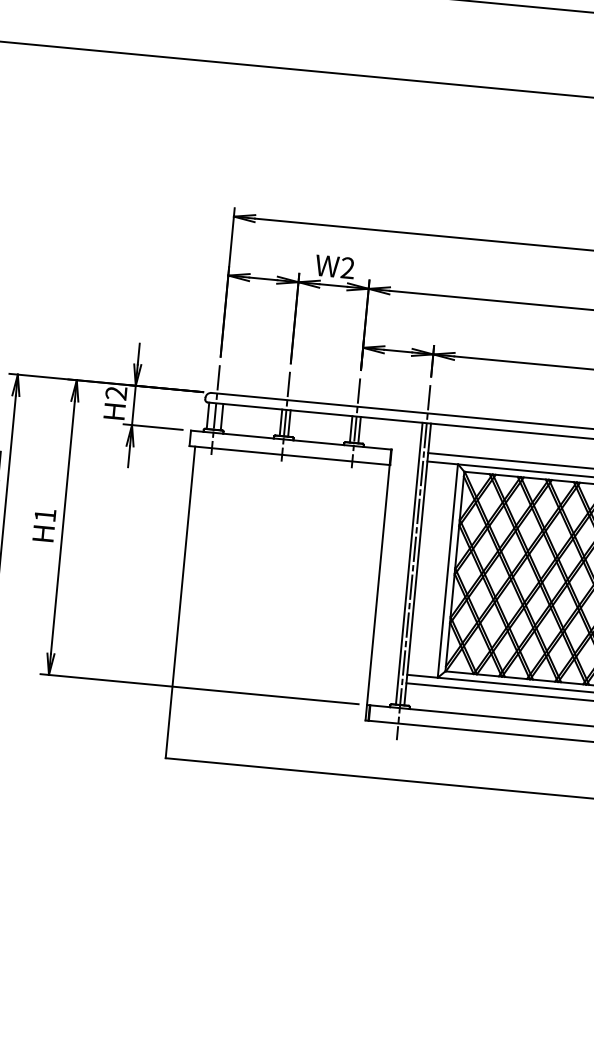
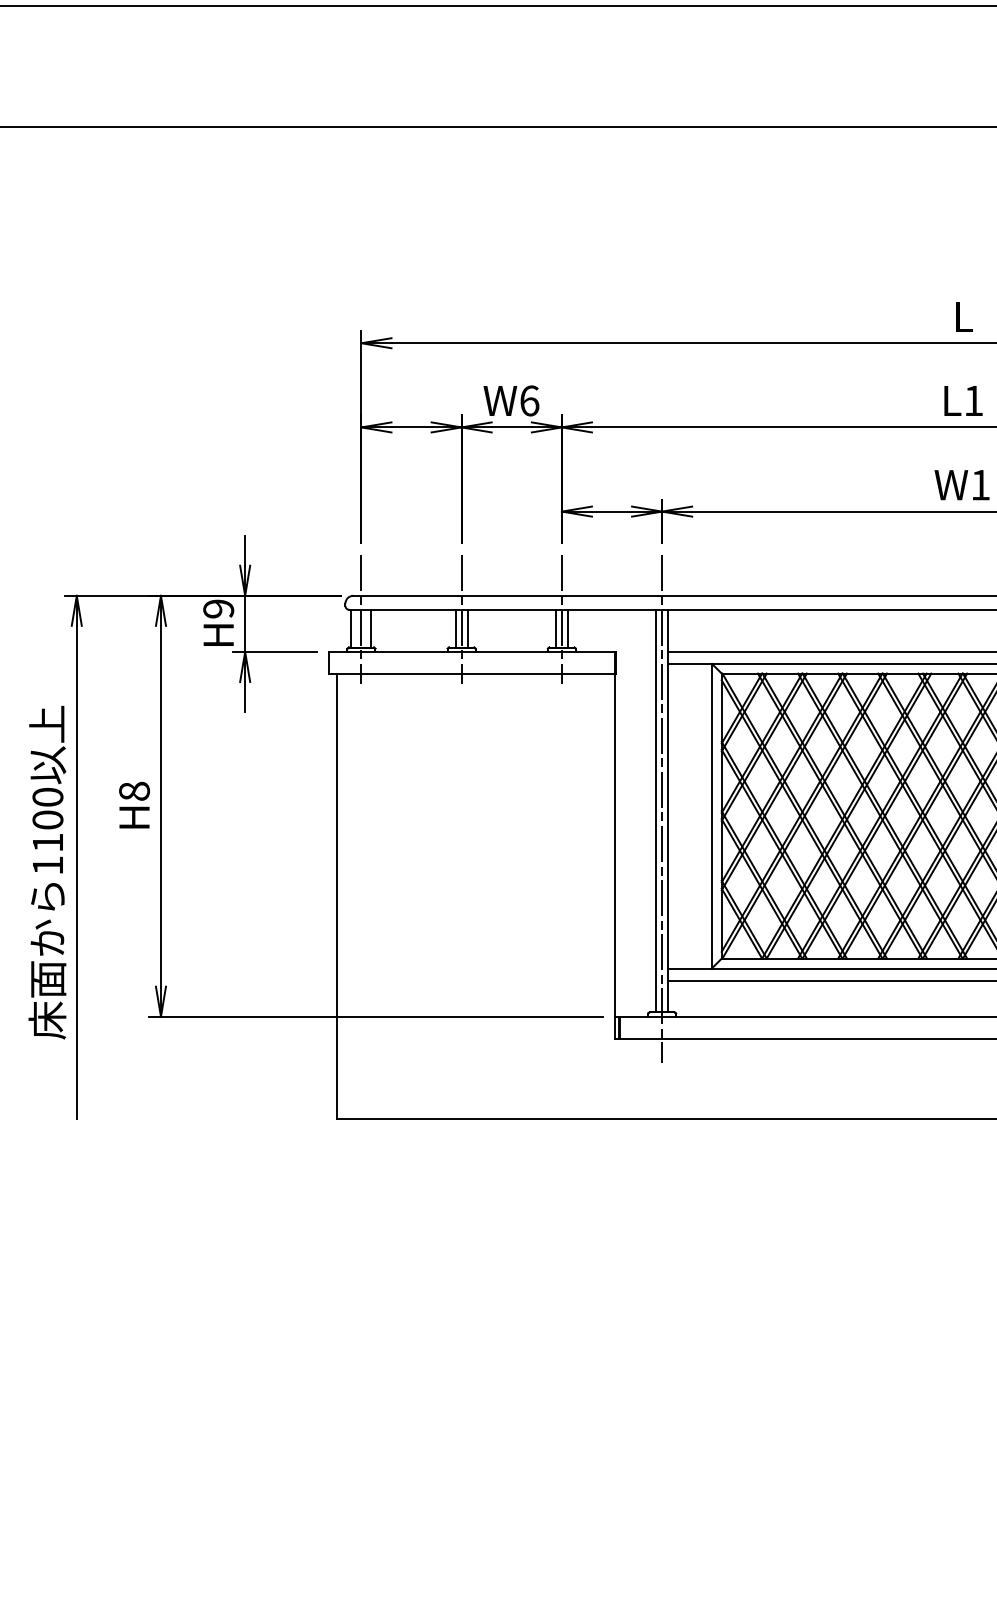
text: (347, 267) -> (529, 400), W2 -> W6
text: (116, 392) -> (218, 608), H2 -> H9
text: (45, 514) -> (134, 790), H1 -> H8

